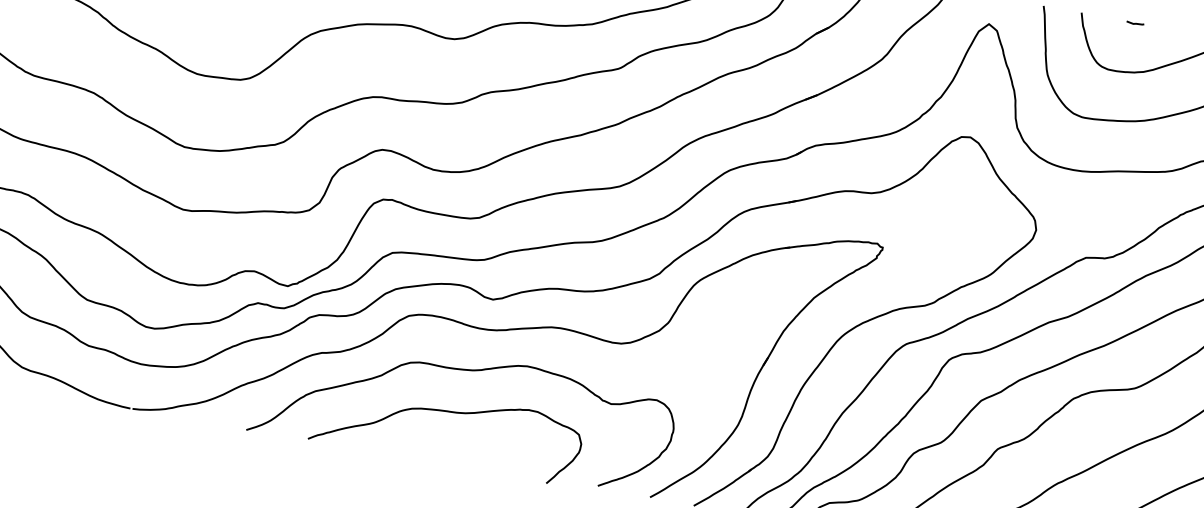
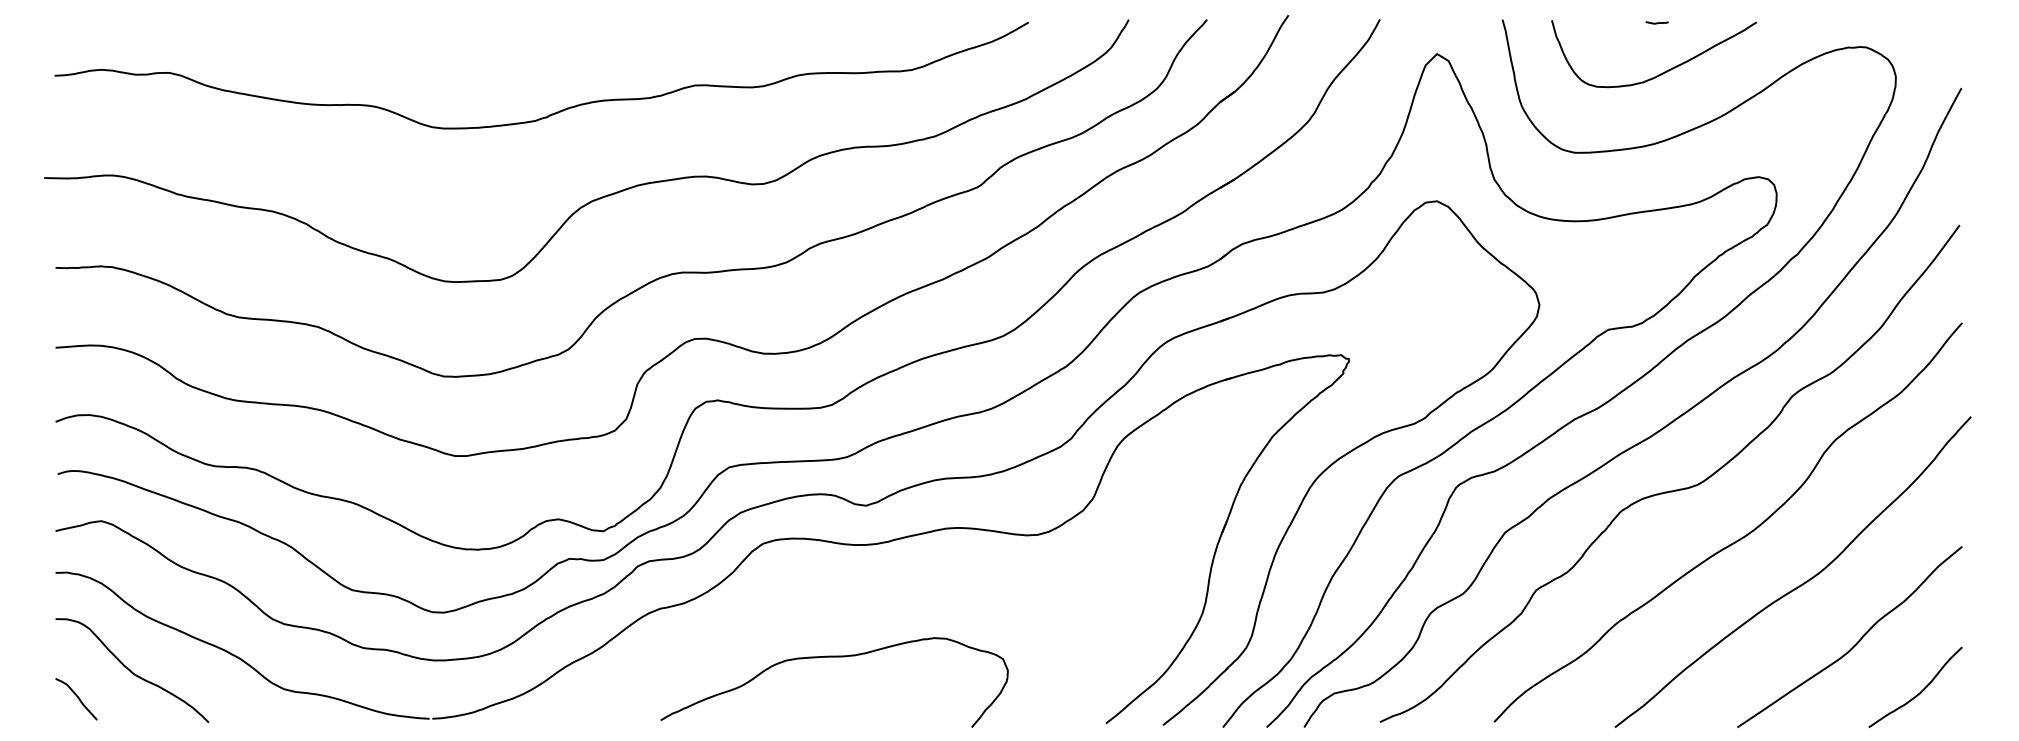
line: (1134, 23) -> (1656, 22), moved
curve: (466, 370) -> (847, 601), removed

